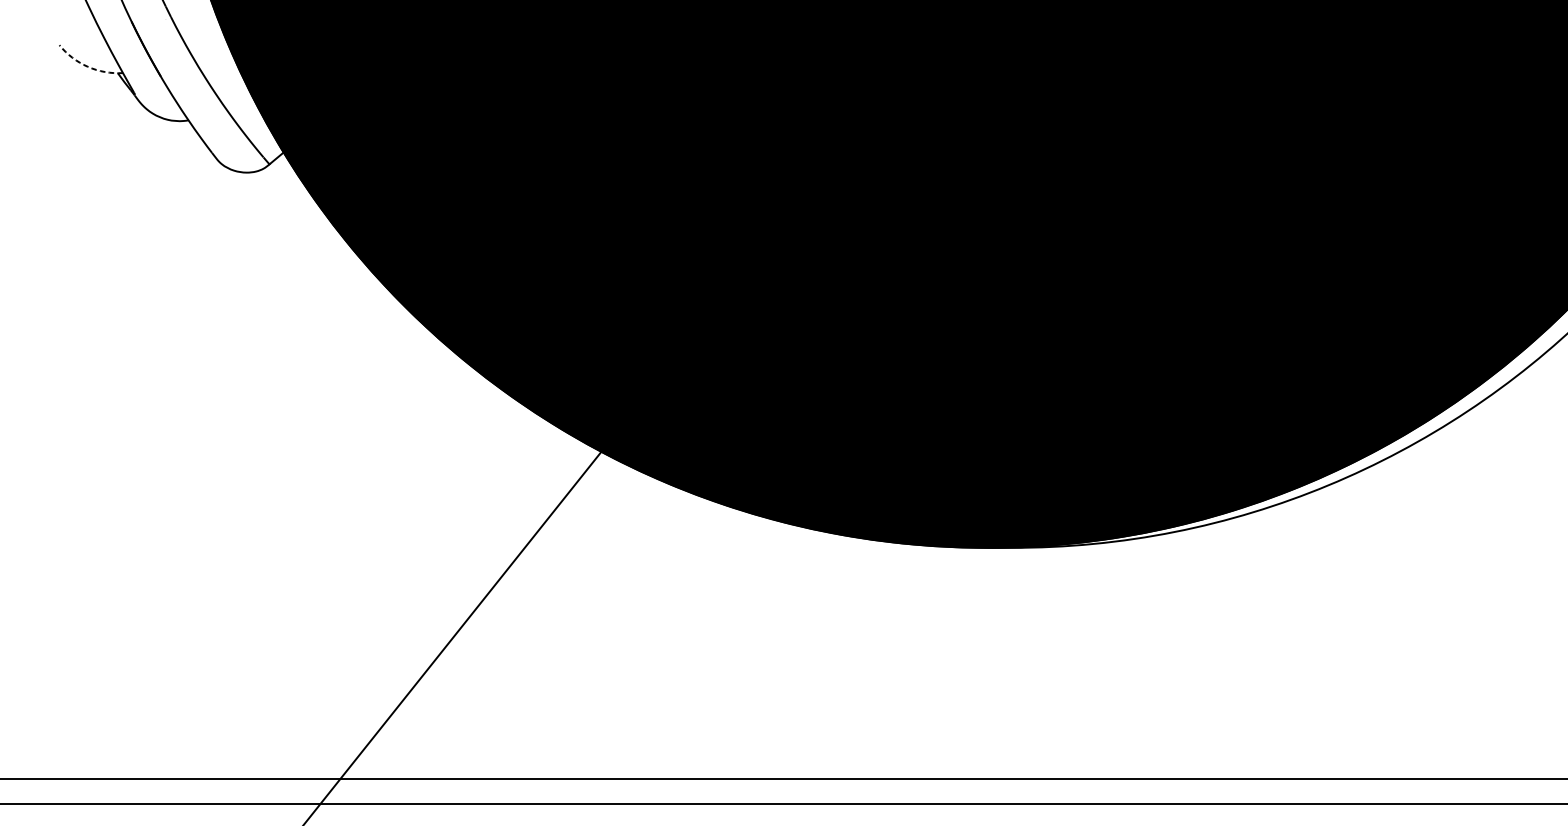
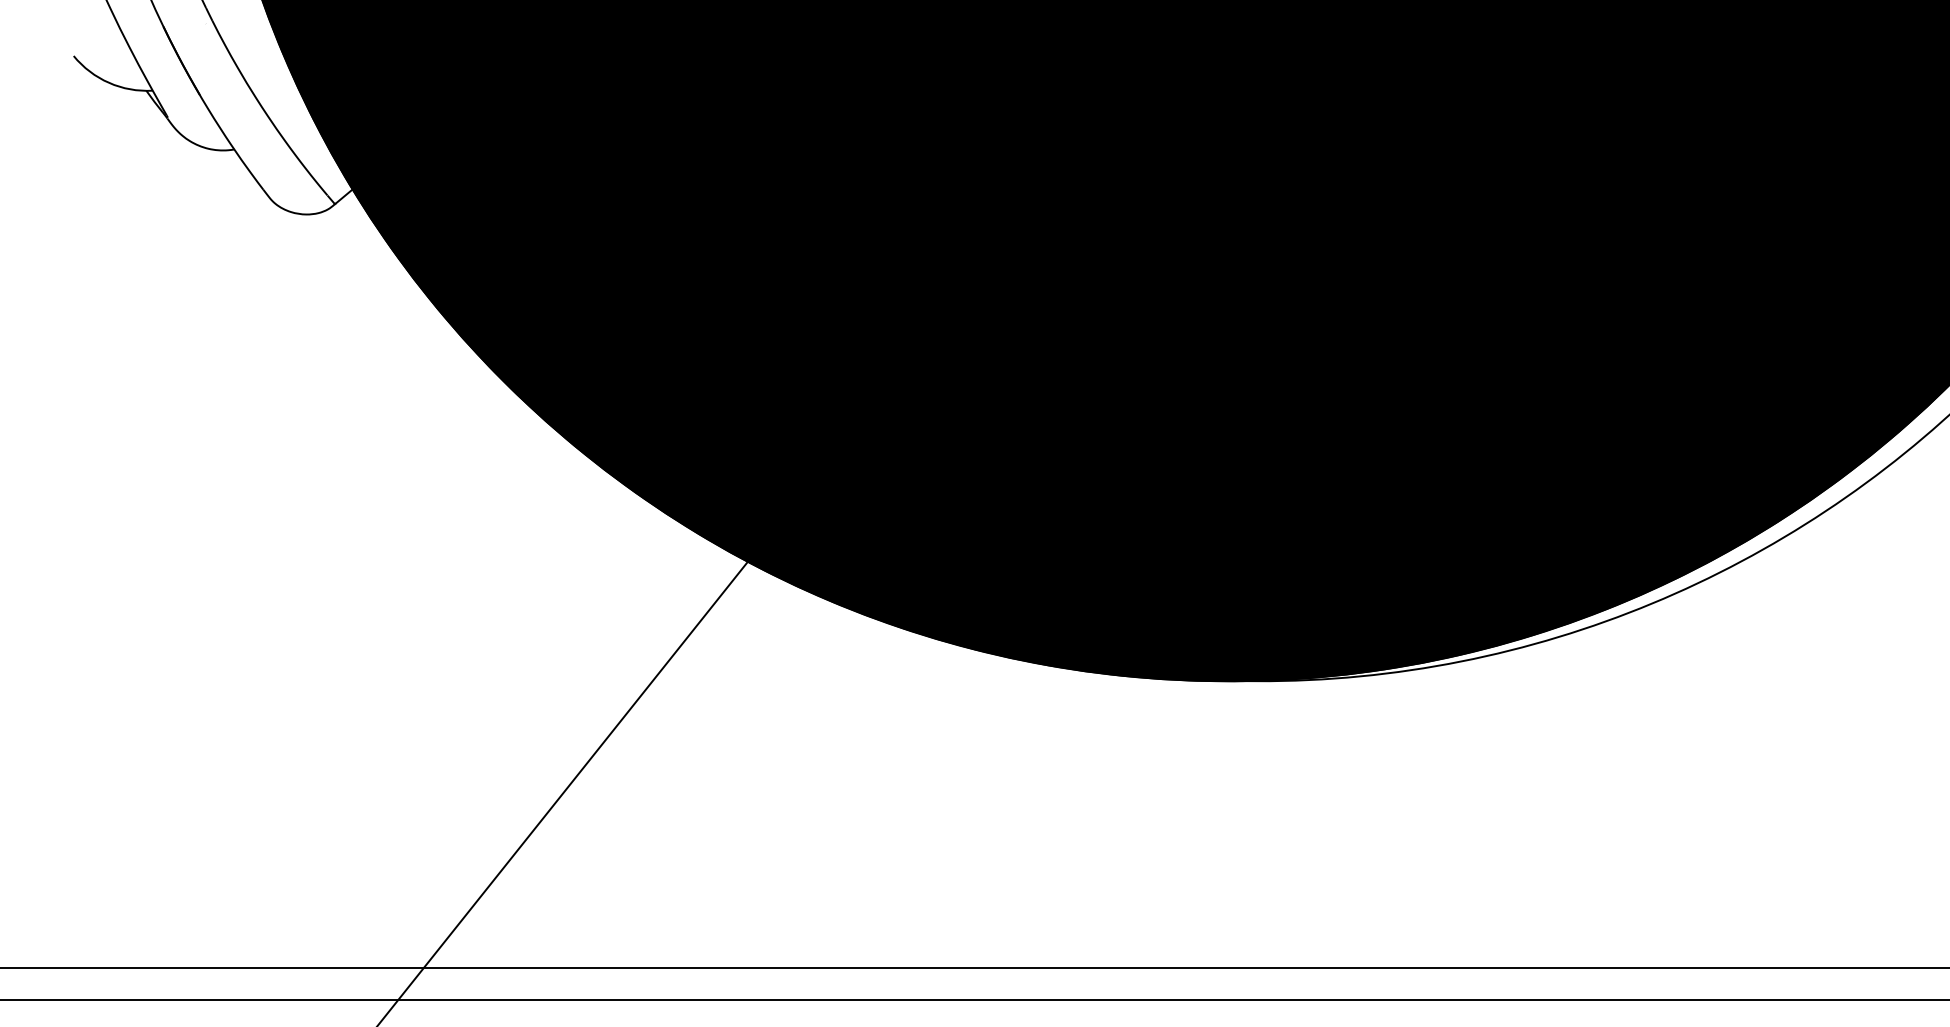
arc: (88, 66) -> (109, 82), dashed -> solid

